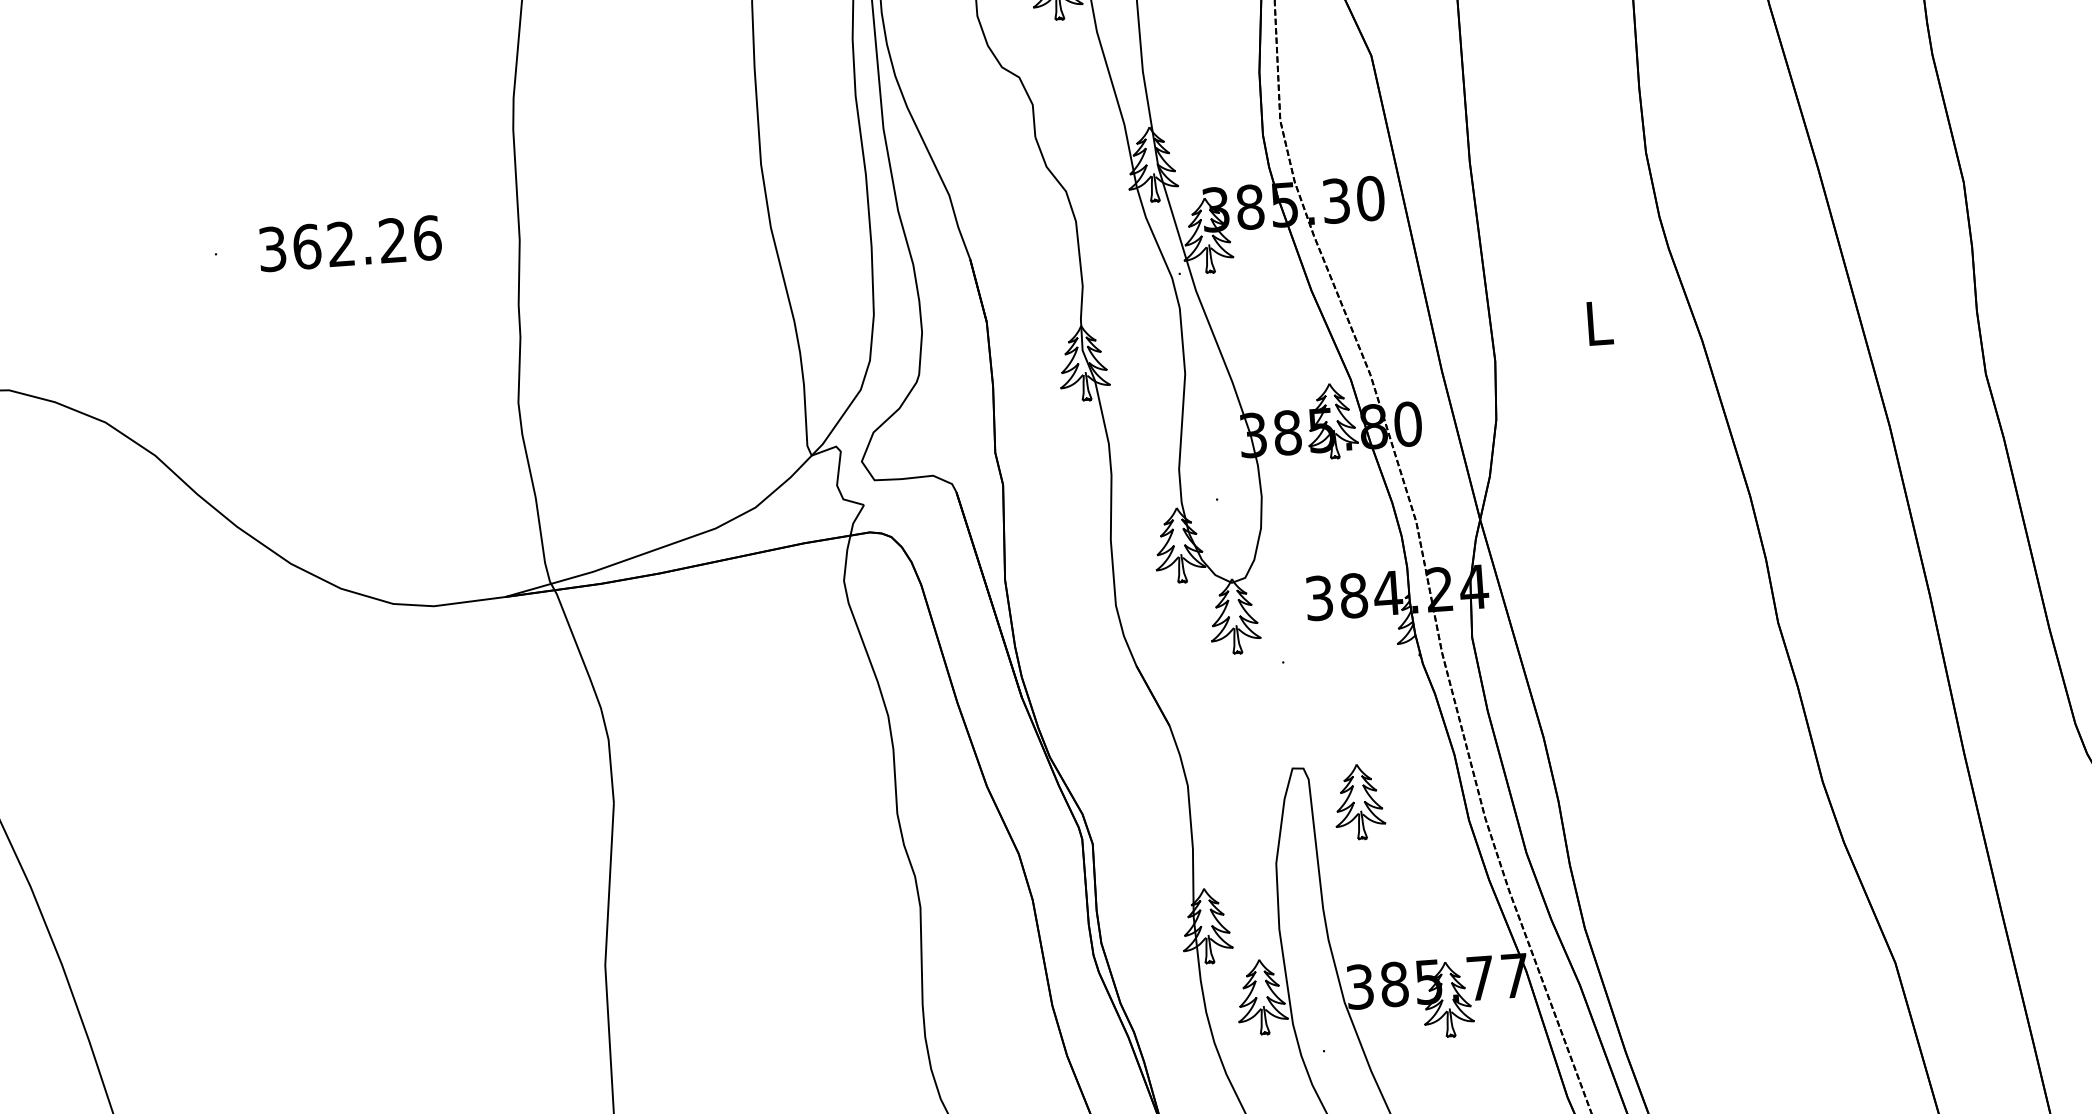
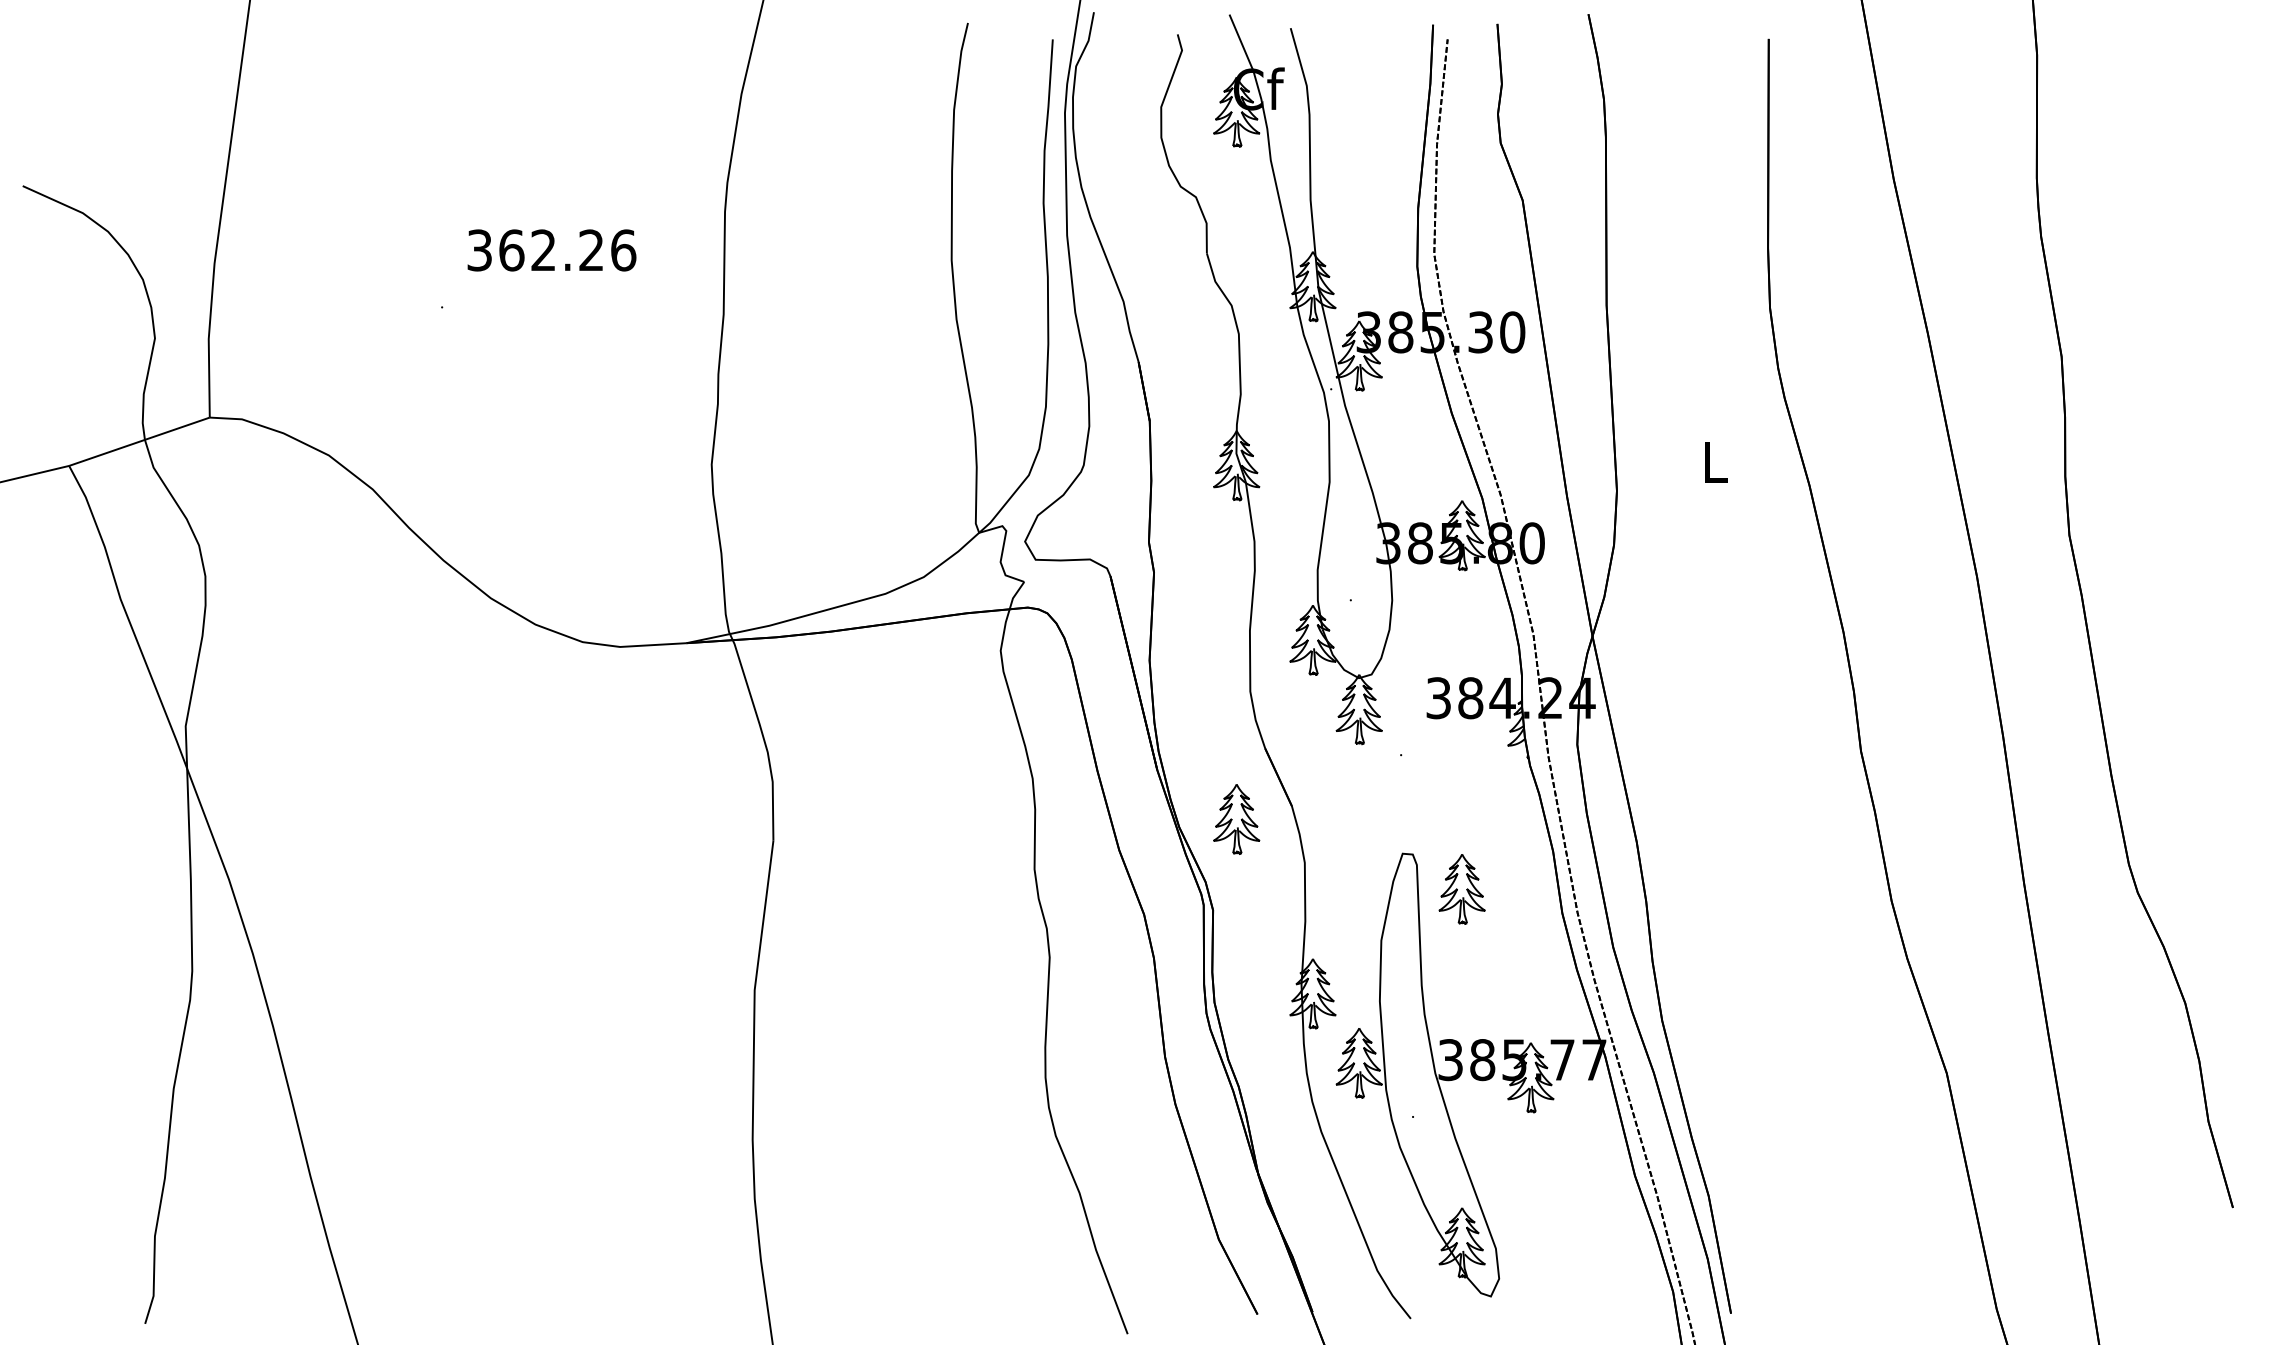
text: (349, 243) -> (551, 250), moved
part: (1110, 744) -> (1236, 819), added

